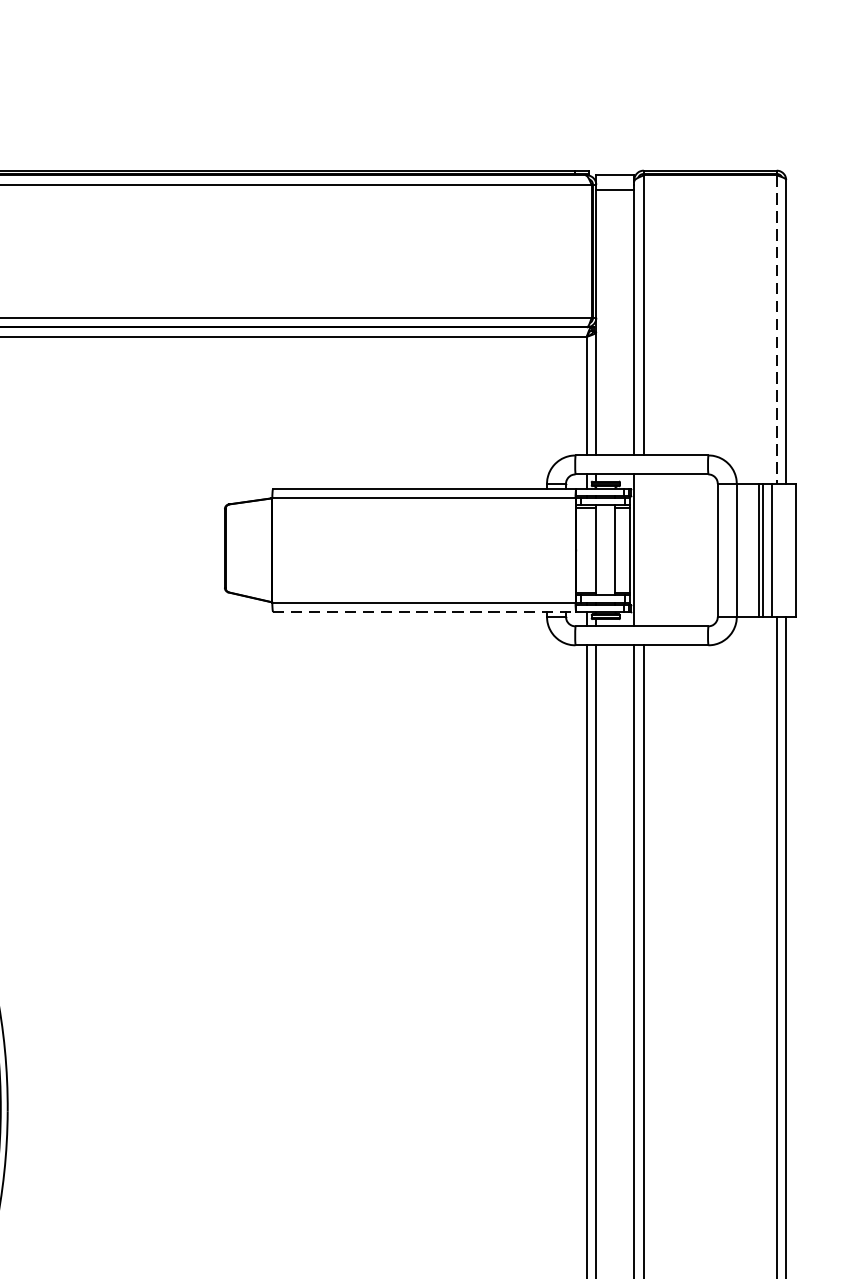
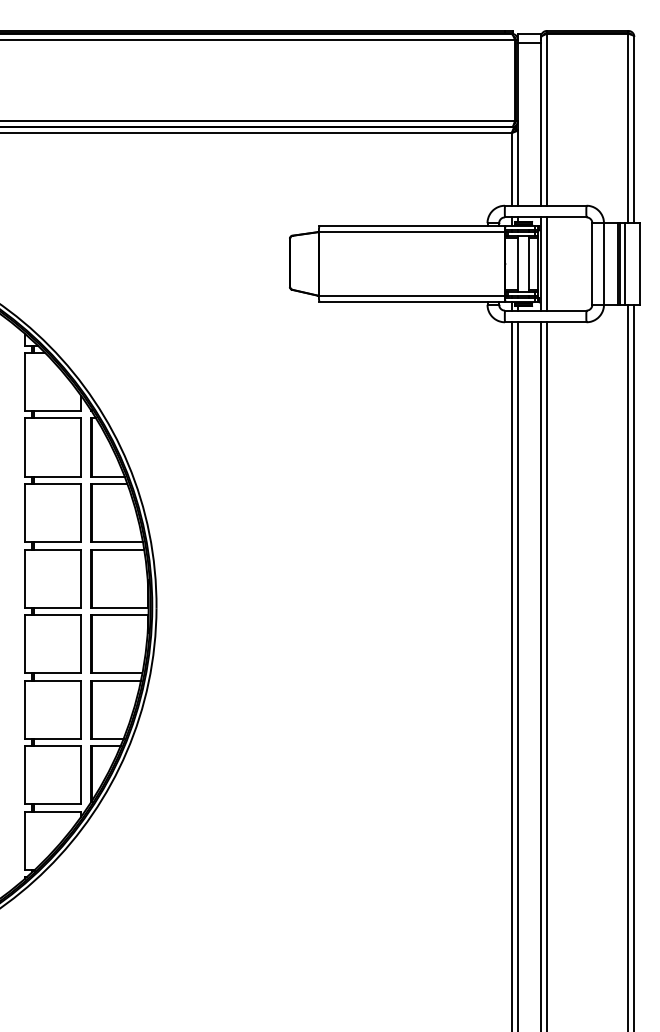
line: (776, 329) -> (628, 128), dashed -> solid
line: (643, 549) -> (546, 263), added
line: (424, 611) -> (412, 301), dashed -> solid

